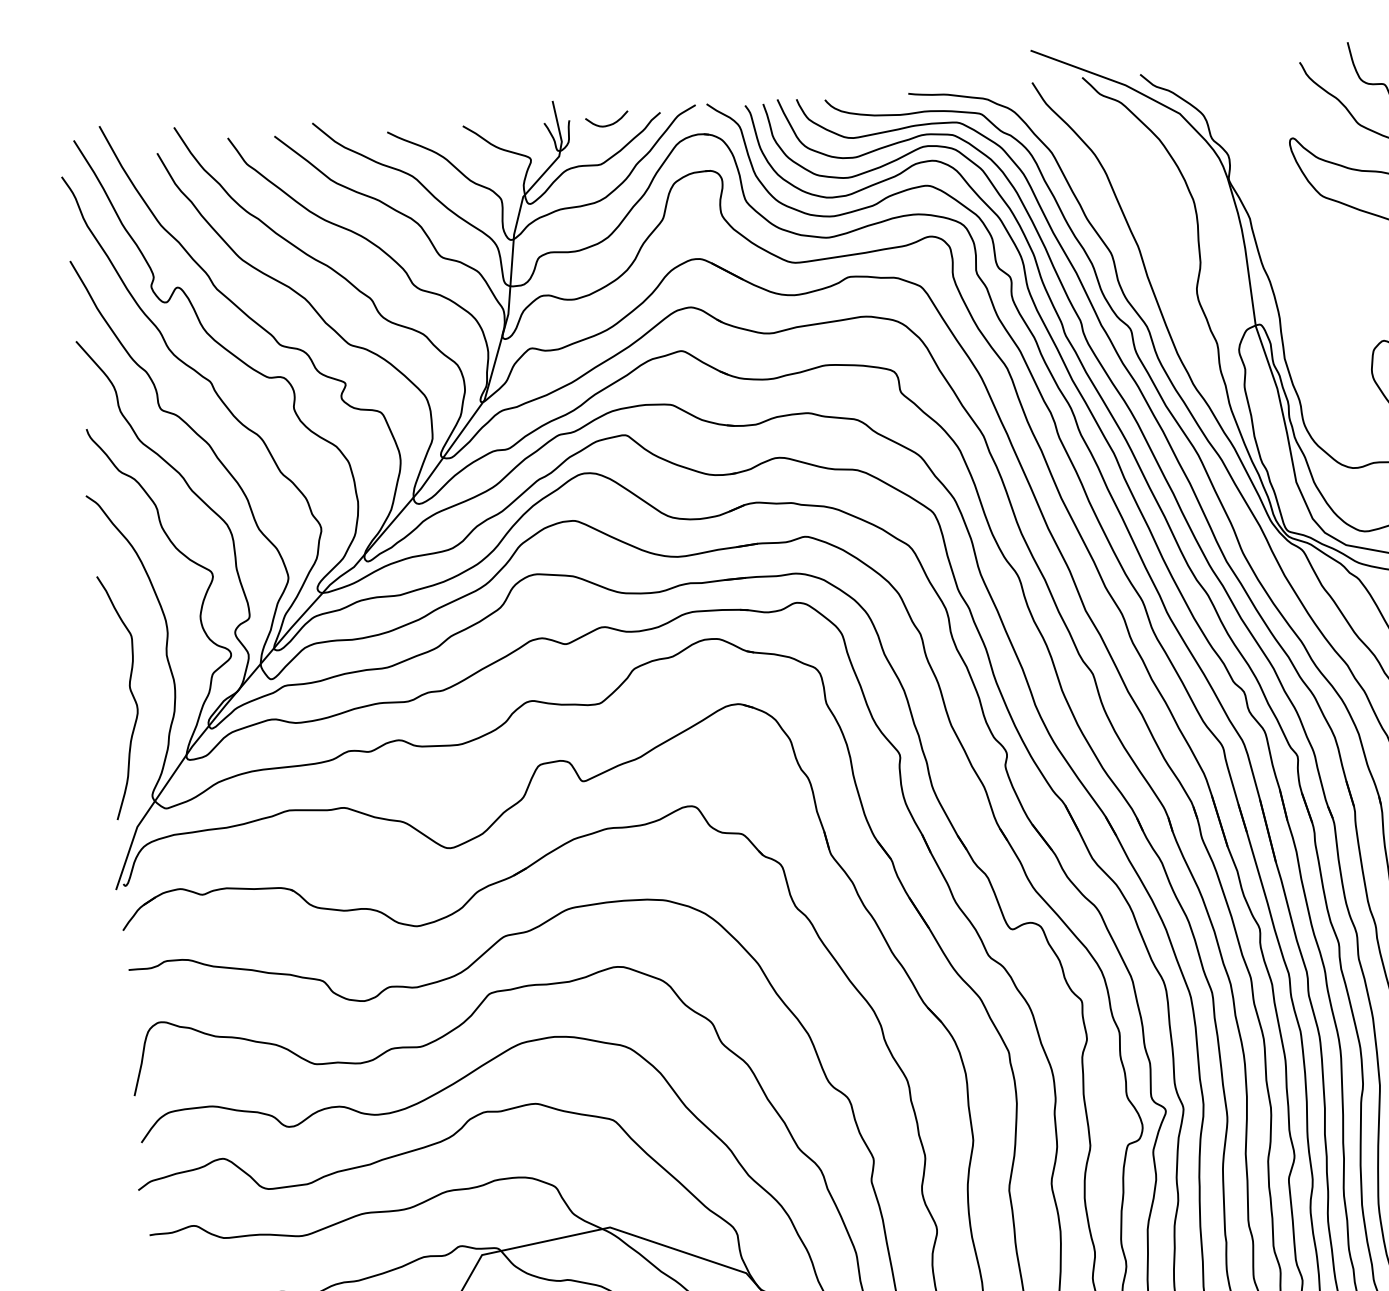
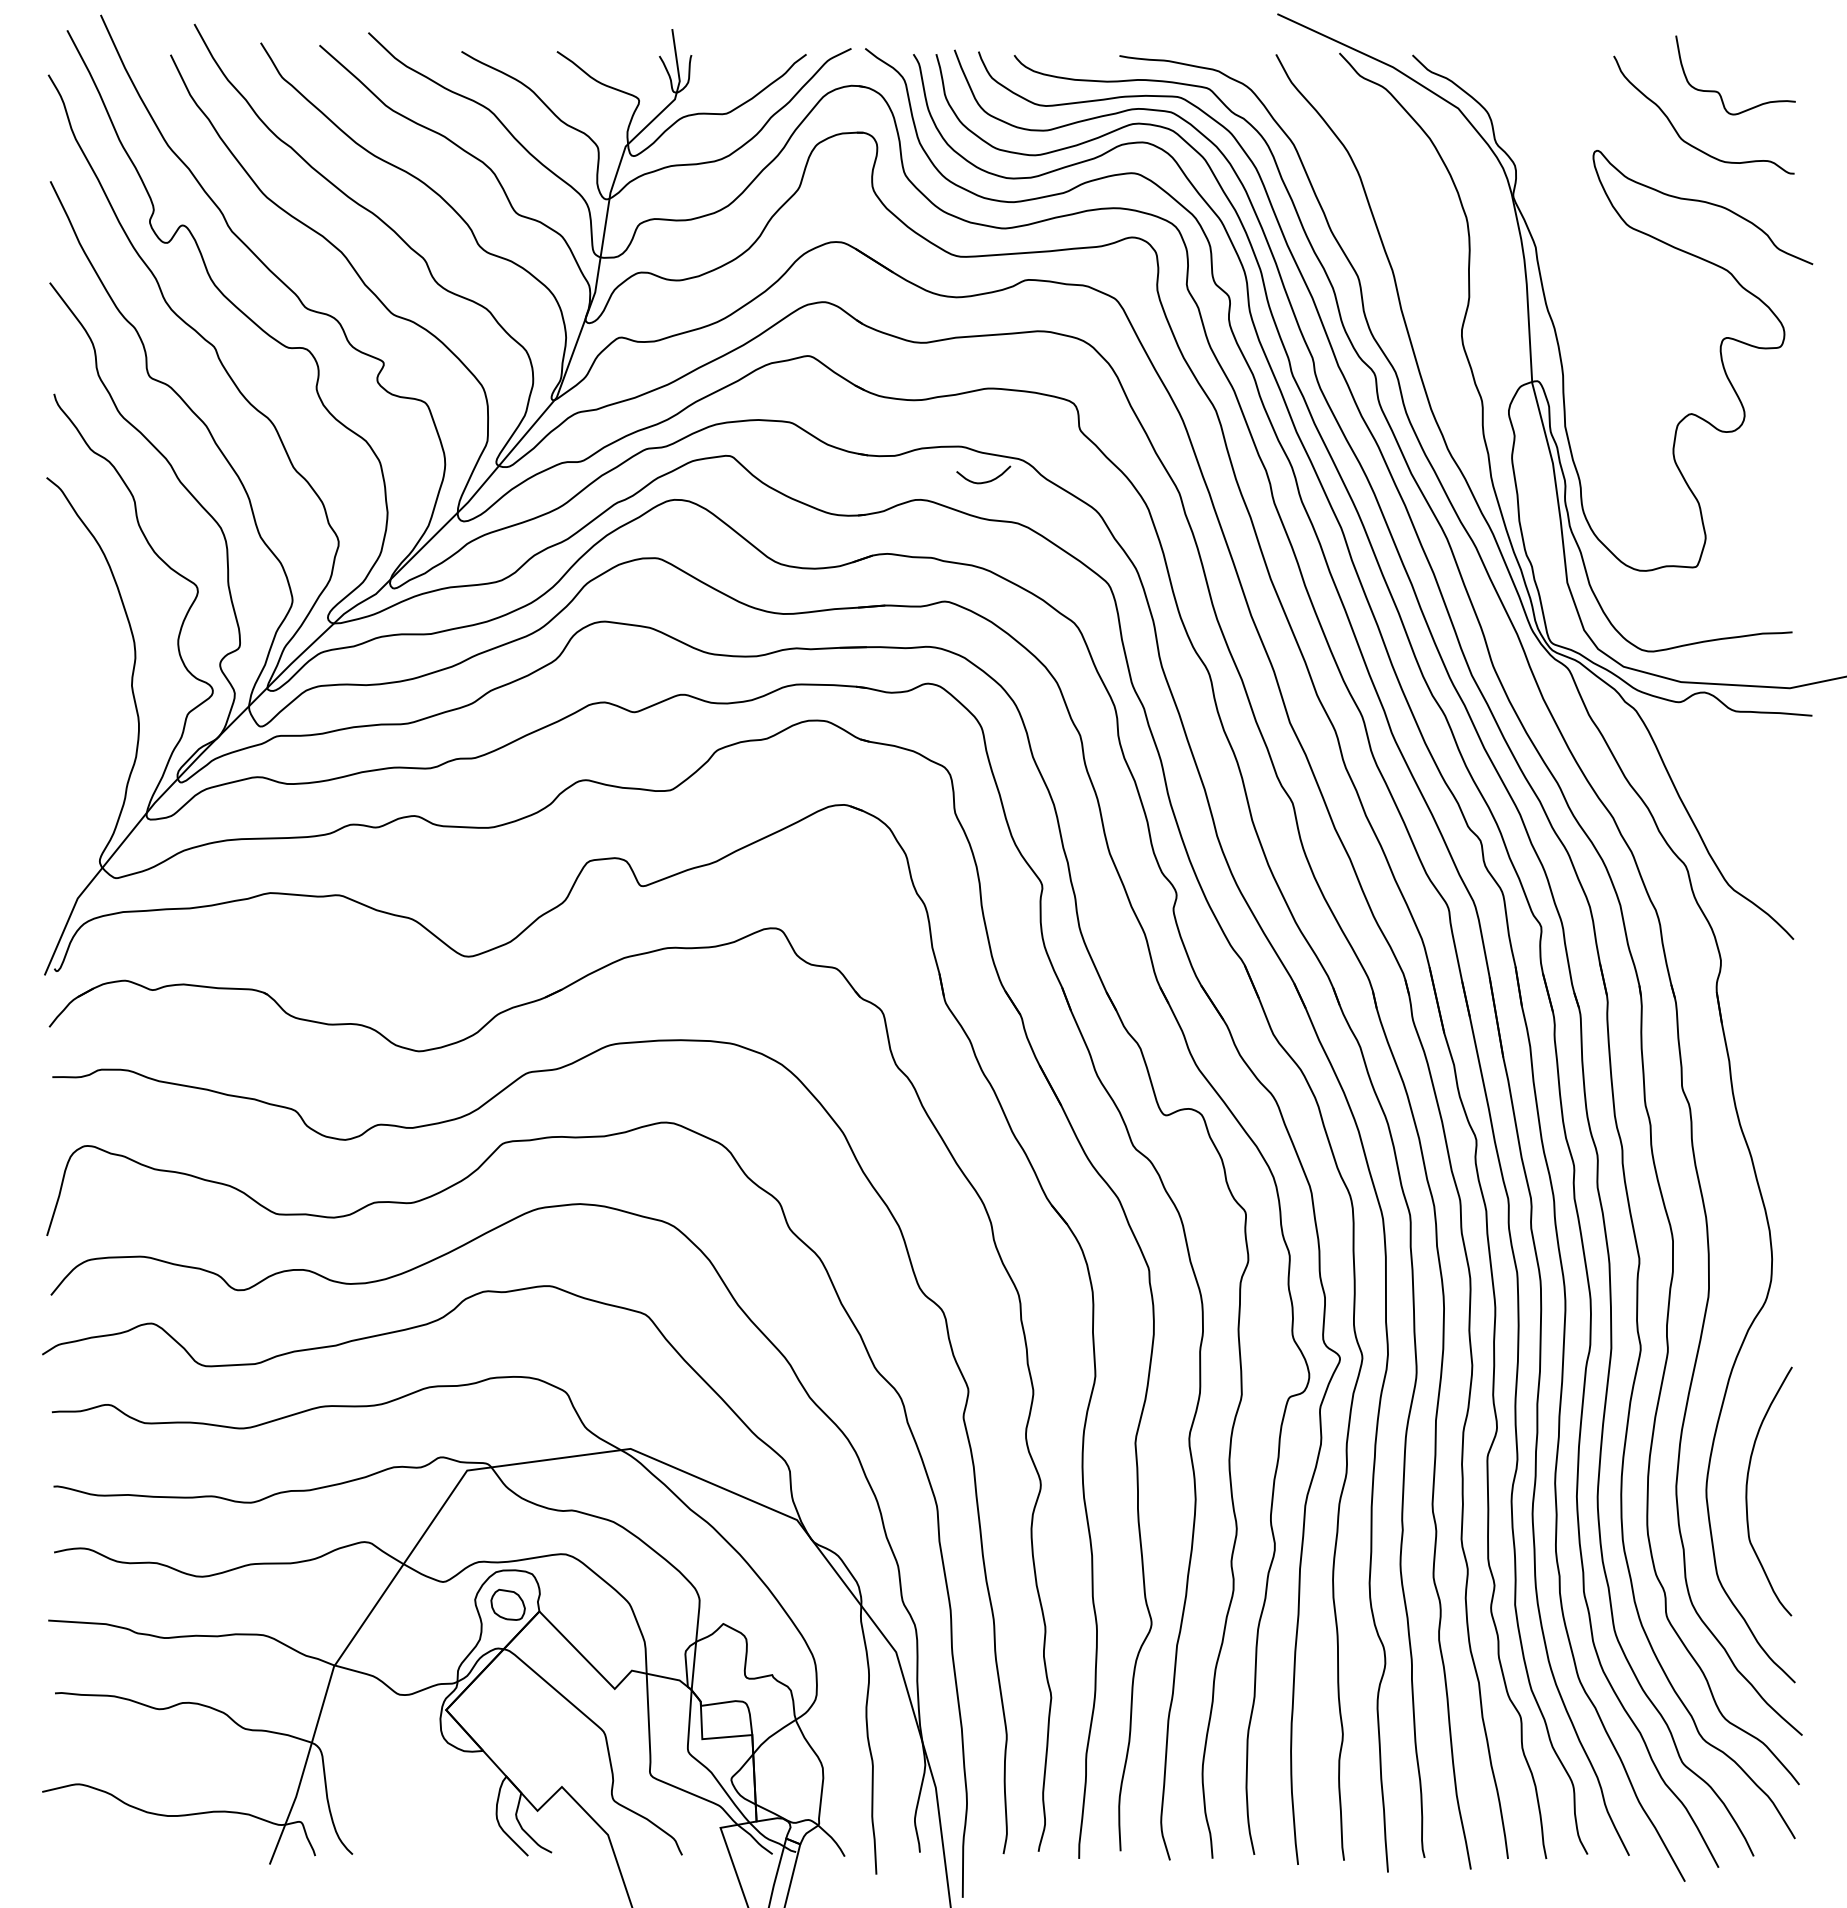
curve: (607, 124) -> (983, 481), moved
curve: (131, 693) -> (83, 730), removed

